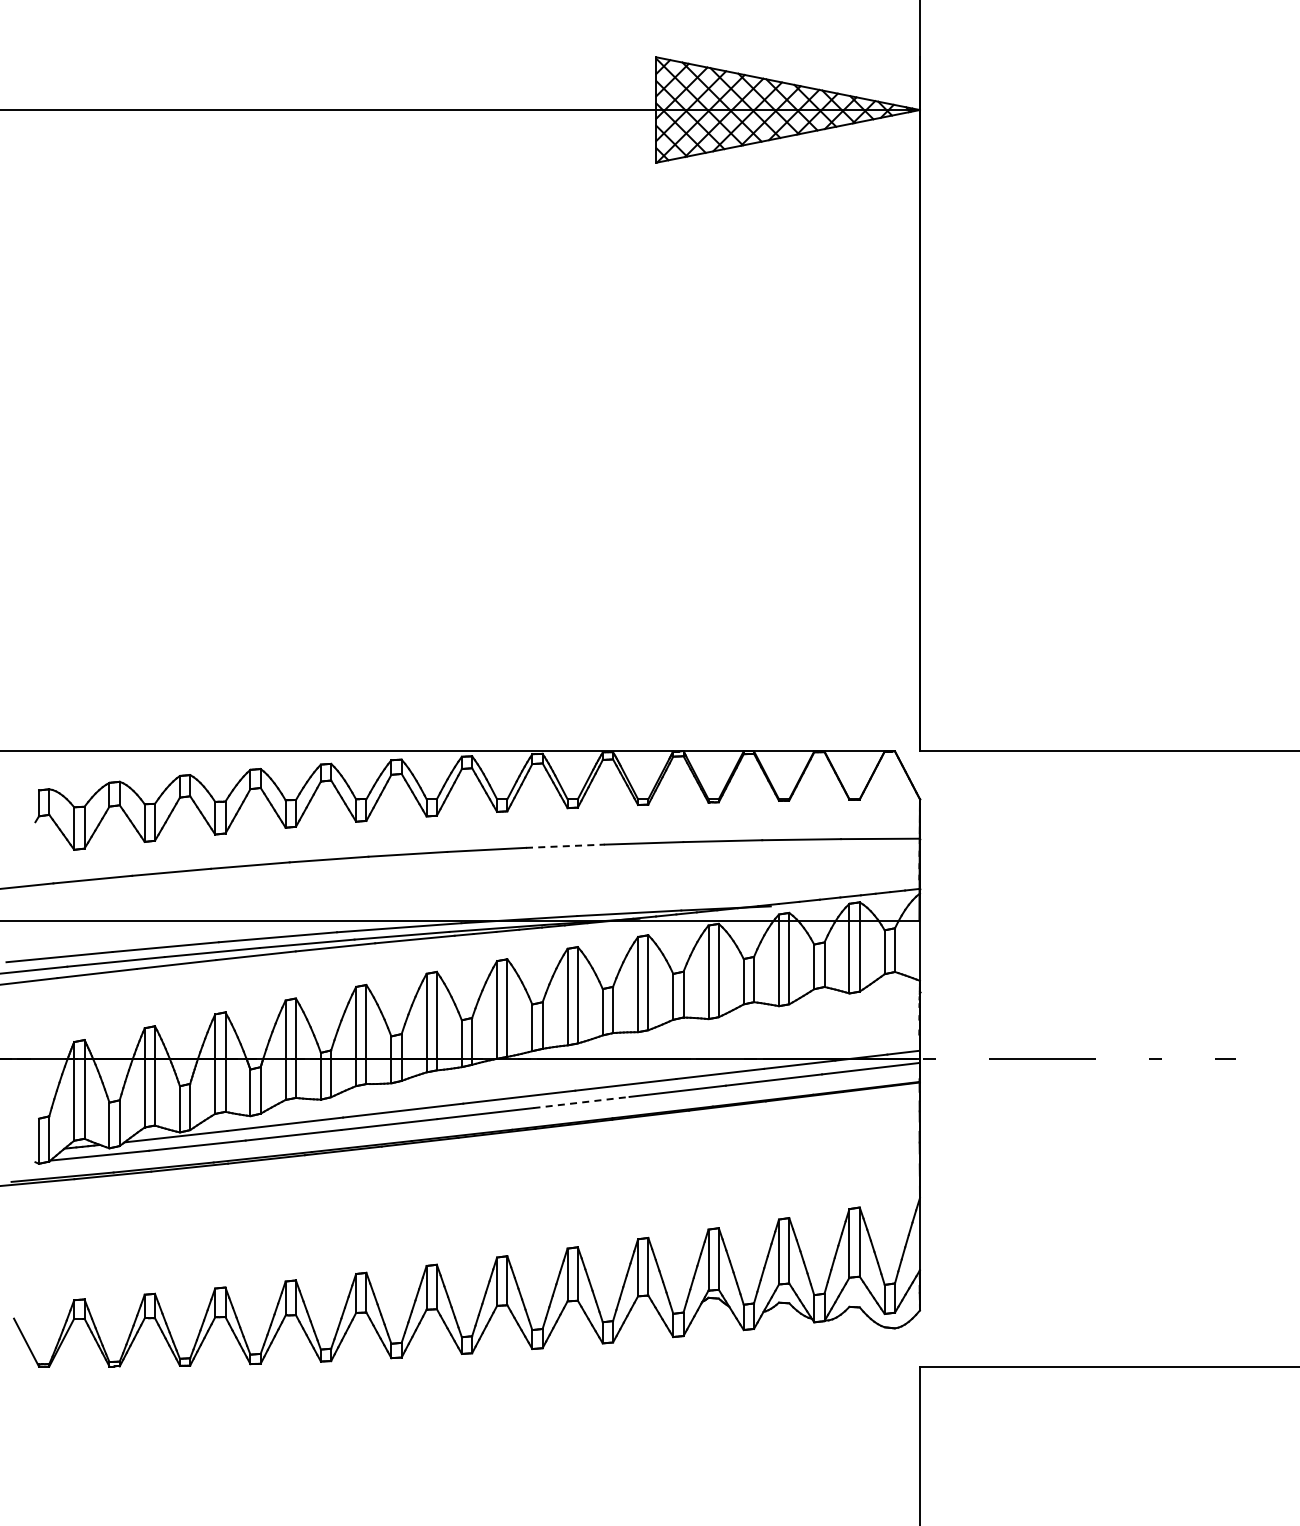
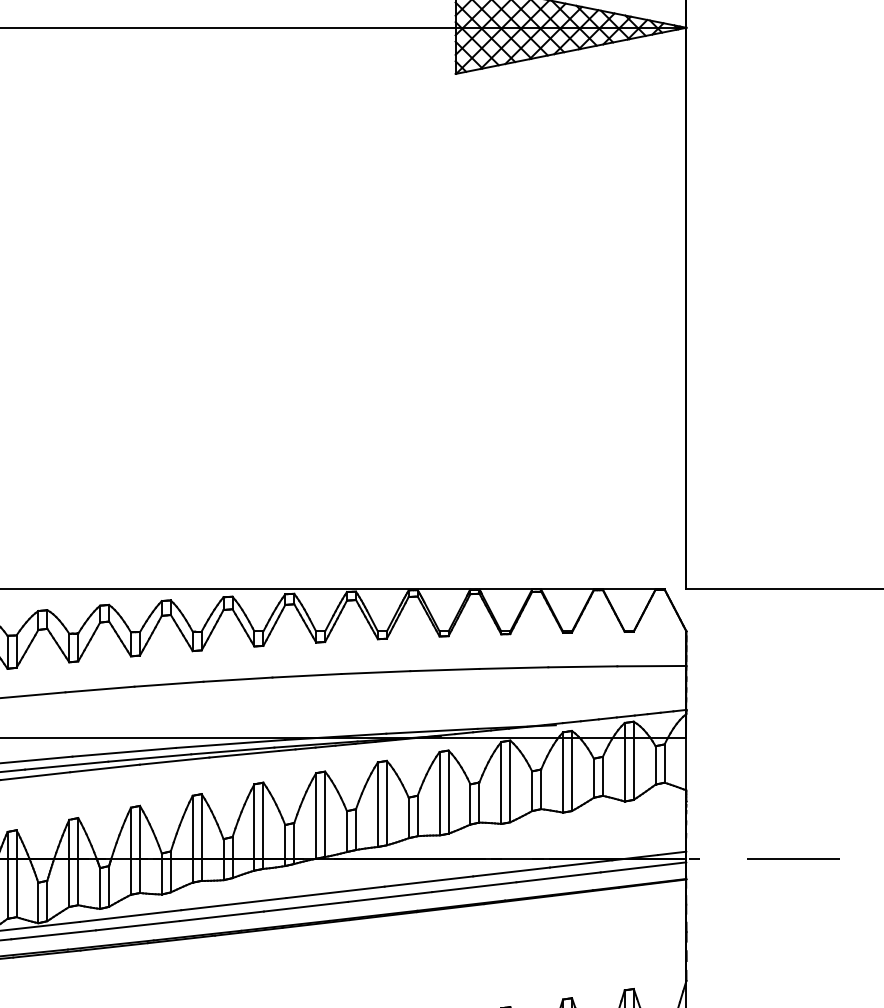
line: (565, 846) -> (376, 672), dashed -> solid
line: (582, 1102) -> (390, 897), dashed -> solid

